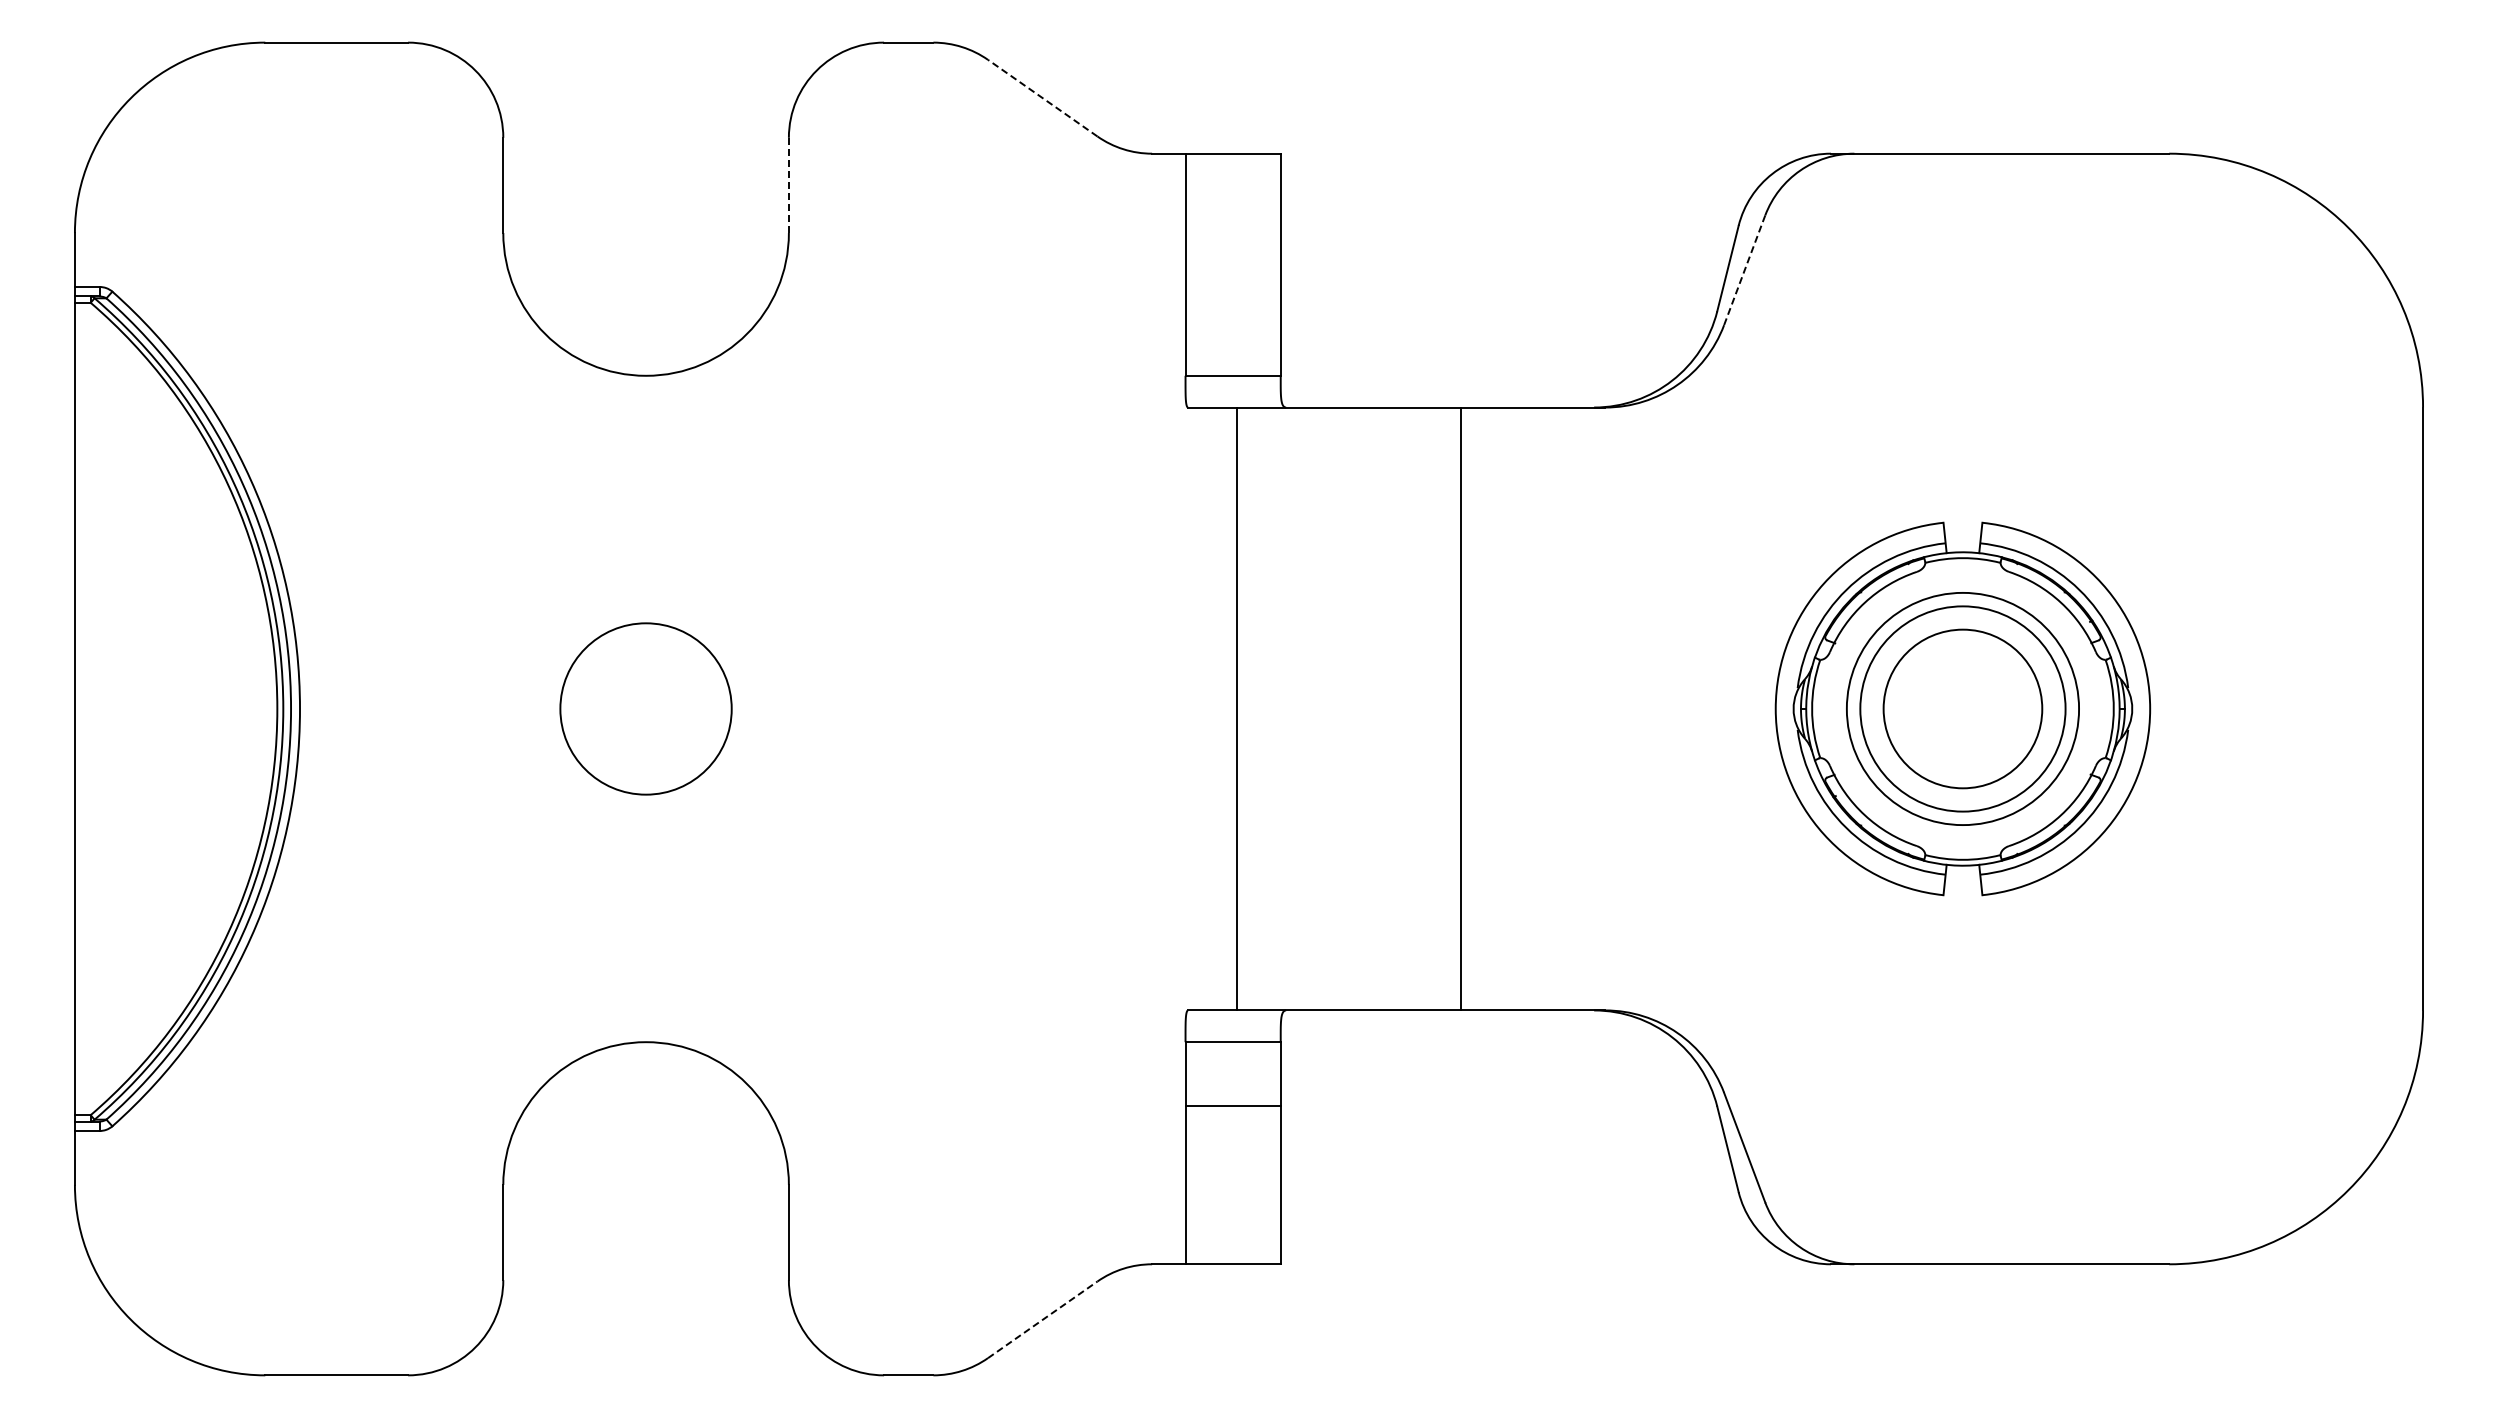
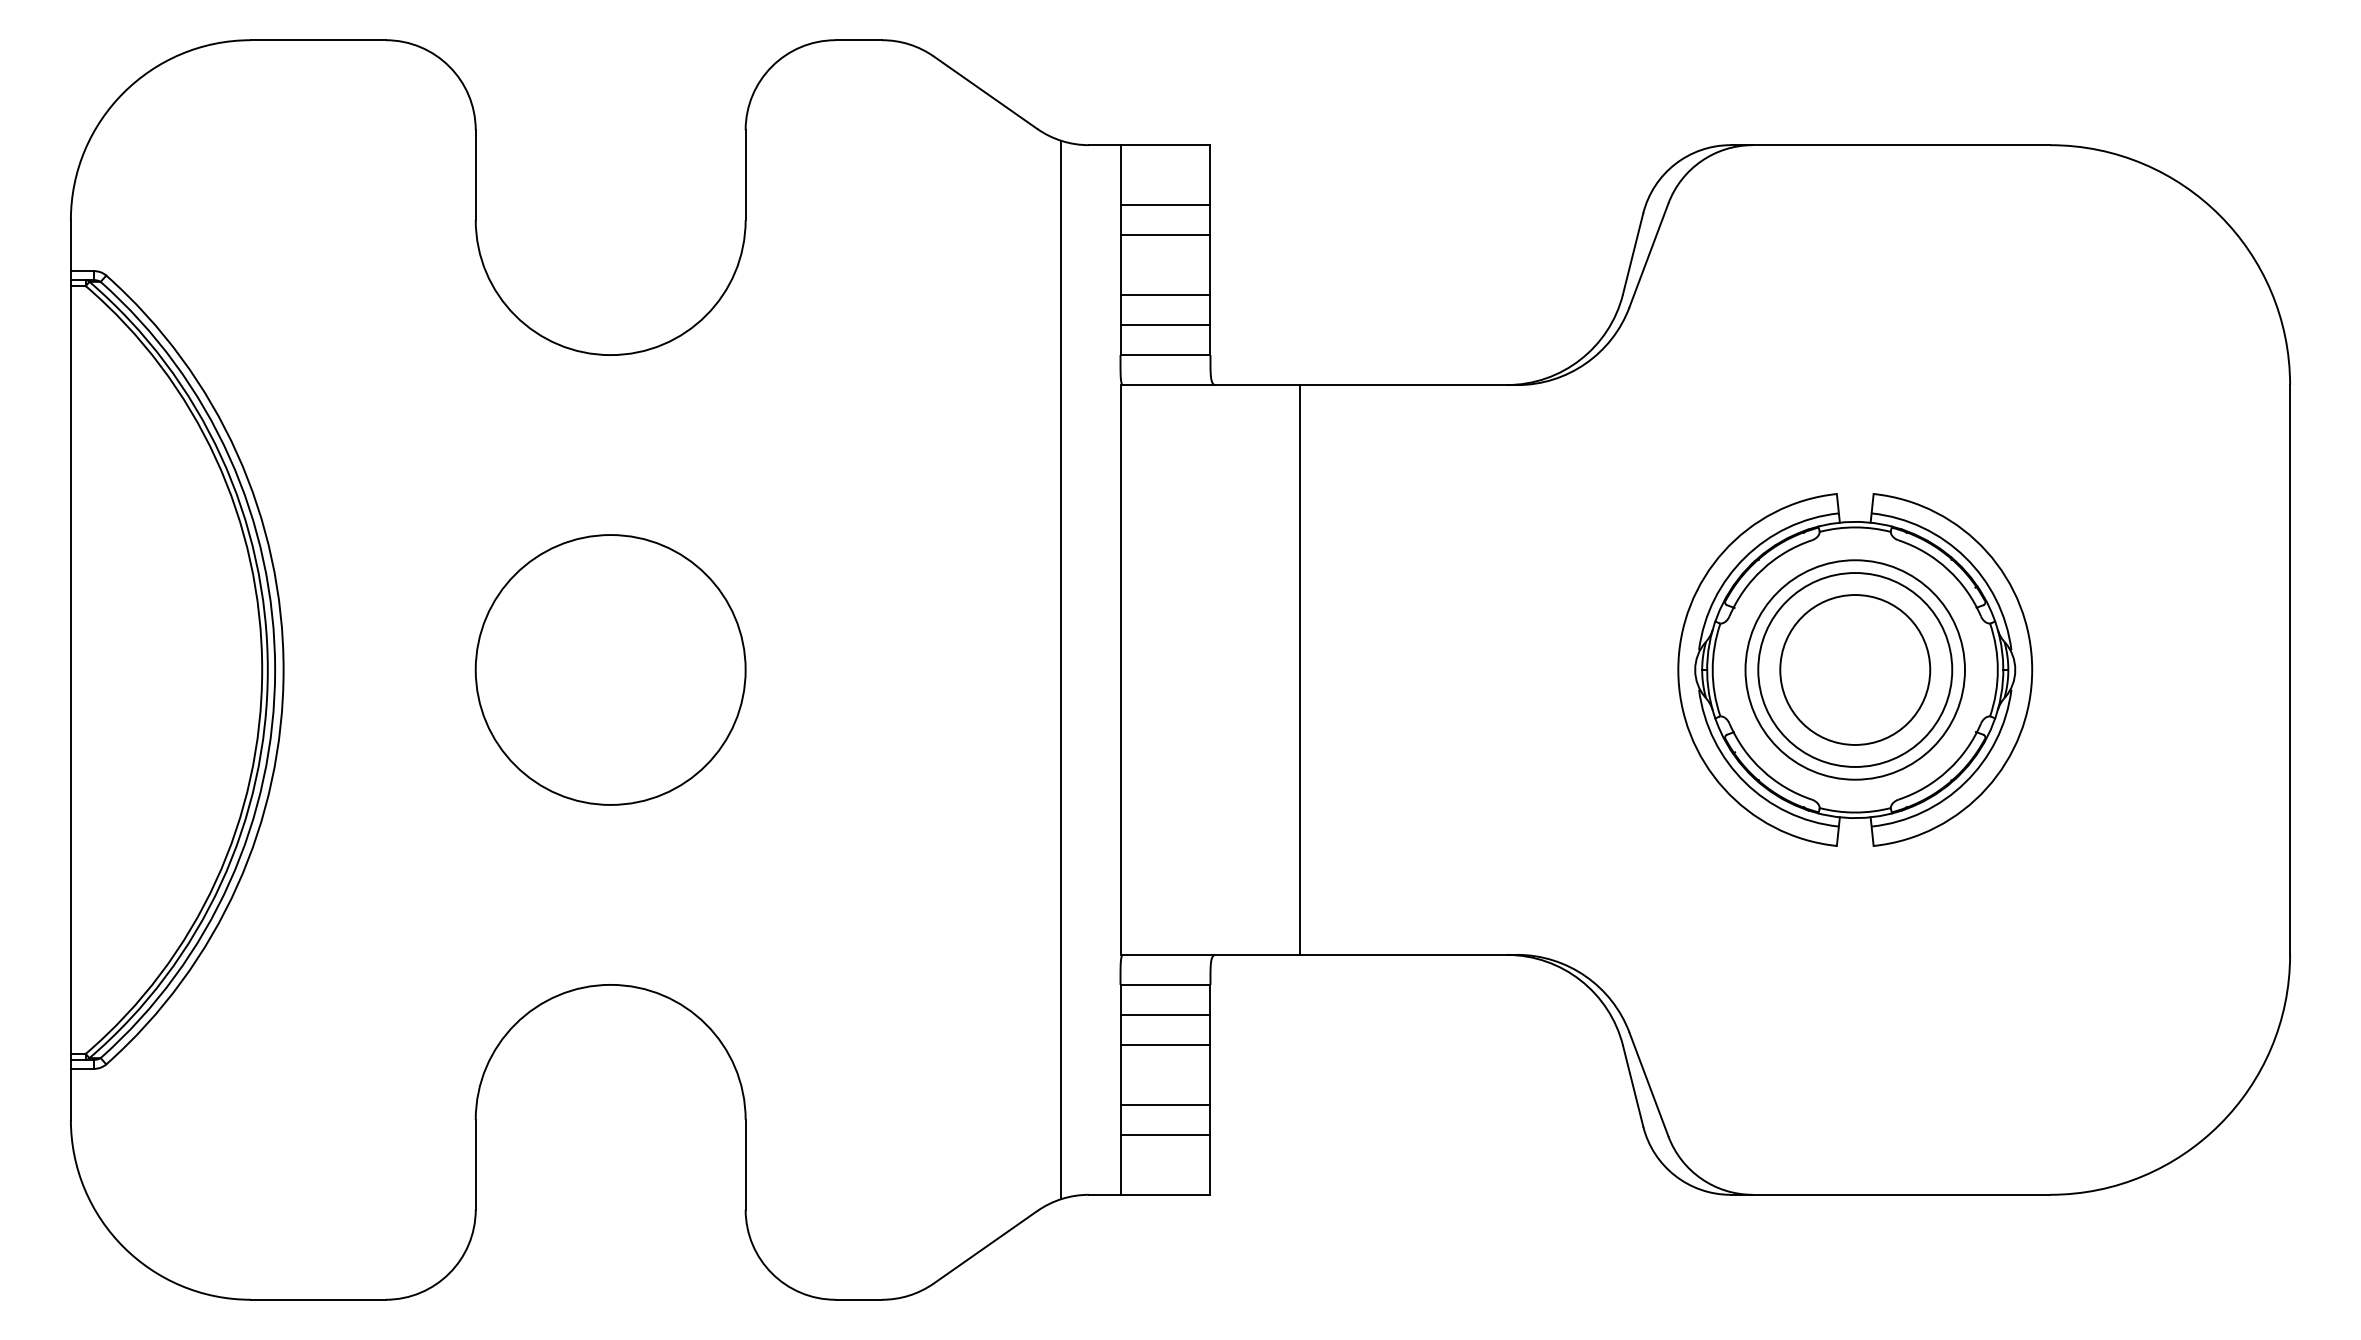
line: (1042, 98) -> (985, 93), dashed -> solid
line: (788, 185) -> (745, 175), dashed -> solid
line: (1232, 217) -> (1164, 205), added
line: (1232, 248) -> (1164, 234), added
line: (1744, 270) -> (1648, 255), dashed -> solid
line: (1232, 312) -> (1164, 295), added
line: (1232, 344) -> (1164, 325), added
circle: (645, 708) -> (610, 669), size x1.67
line: (1122, 708) -> (1060, 669), added
line: (1236, 708) -> (1120, 669), moved
line: (1460, 708) -> (1300, 669), moved
line: (1232, 1073) -> (1164, 1014), added
line: (1232, 1169) -> (1164, 1105), added
line: (1232, 1200) -> (1164, 1134), added
line: (1042, 1319) -> (985, 1246), dashed -> solid

